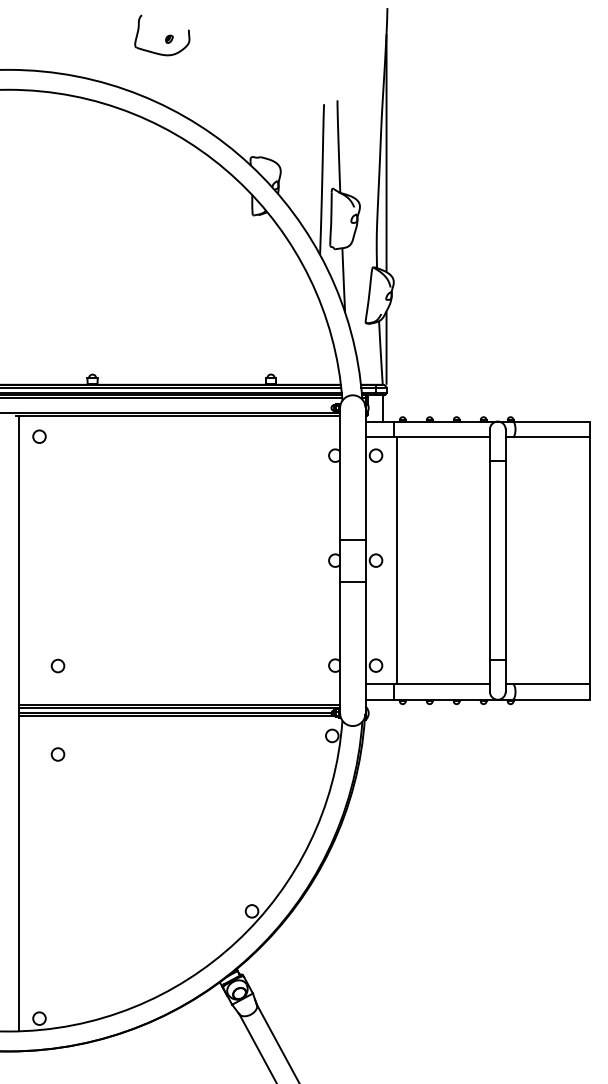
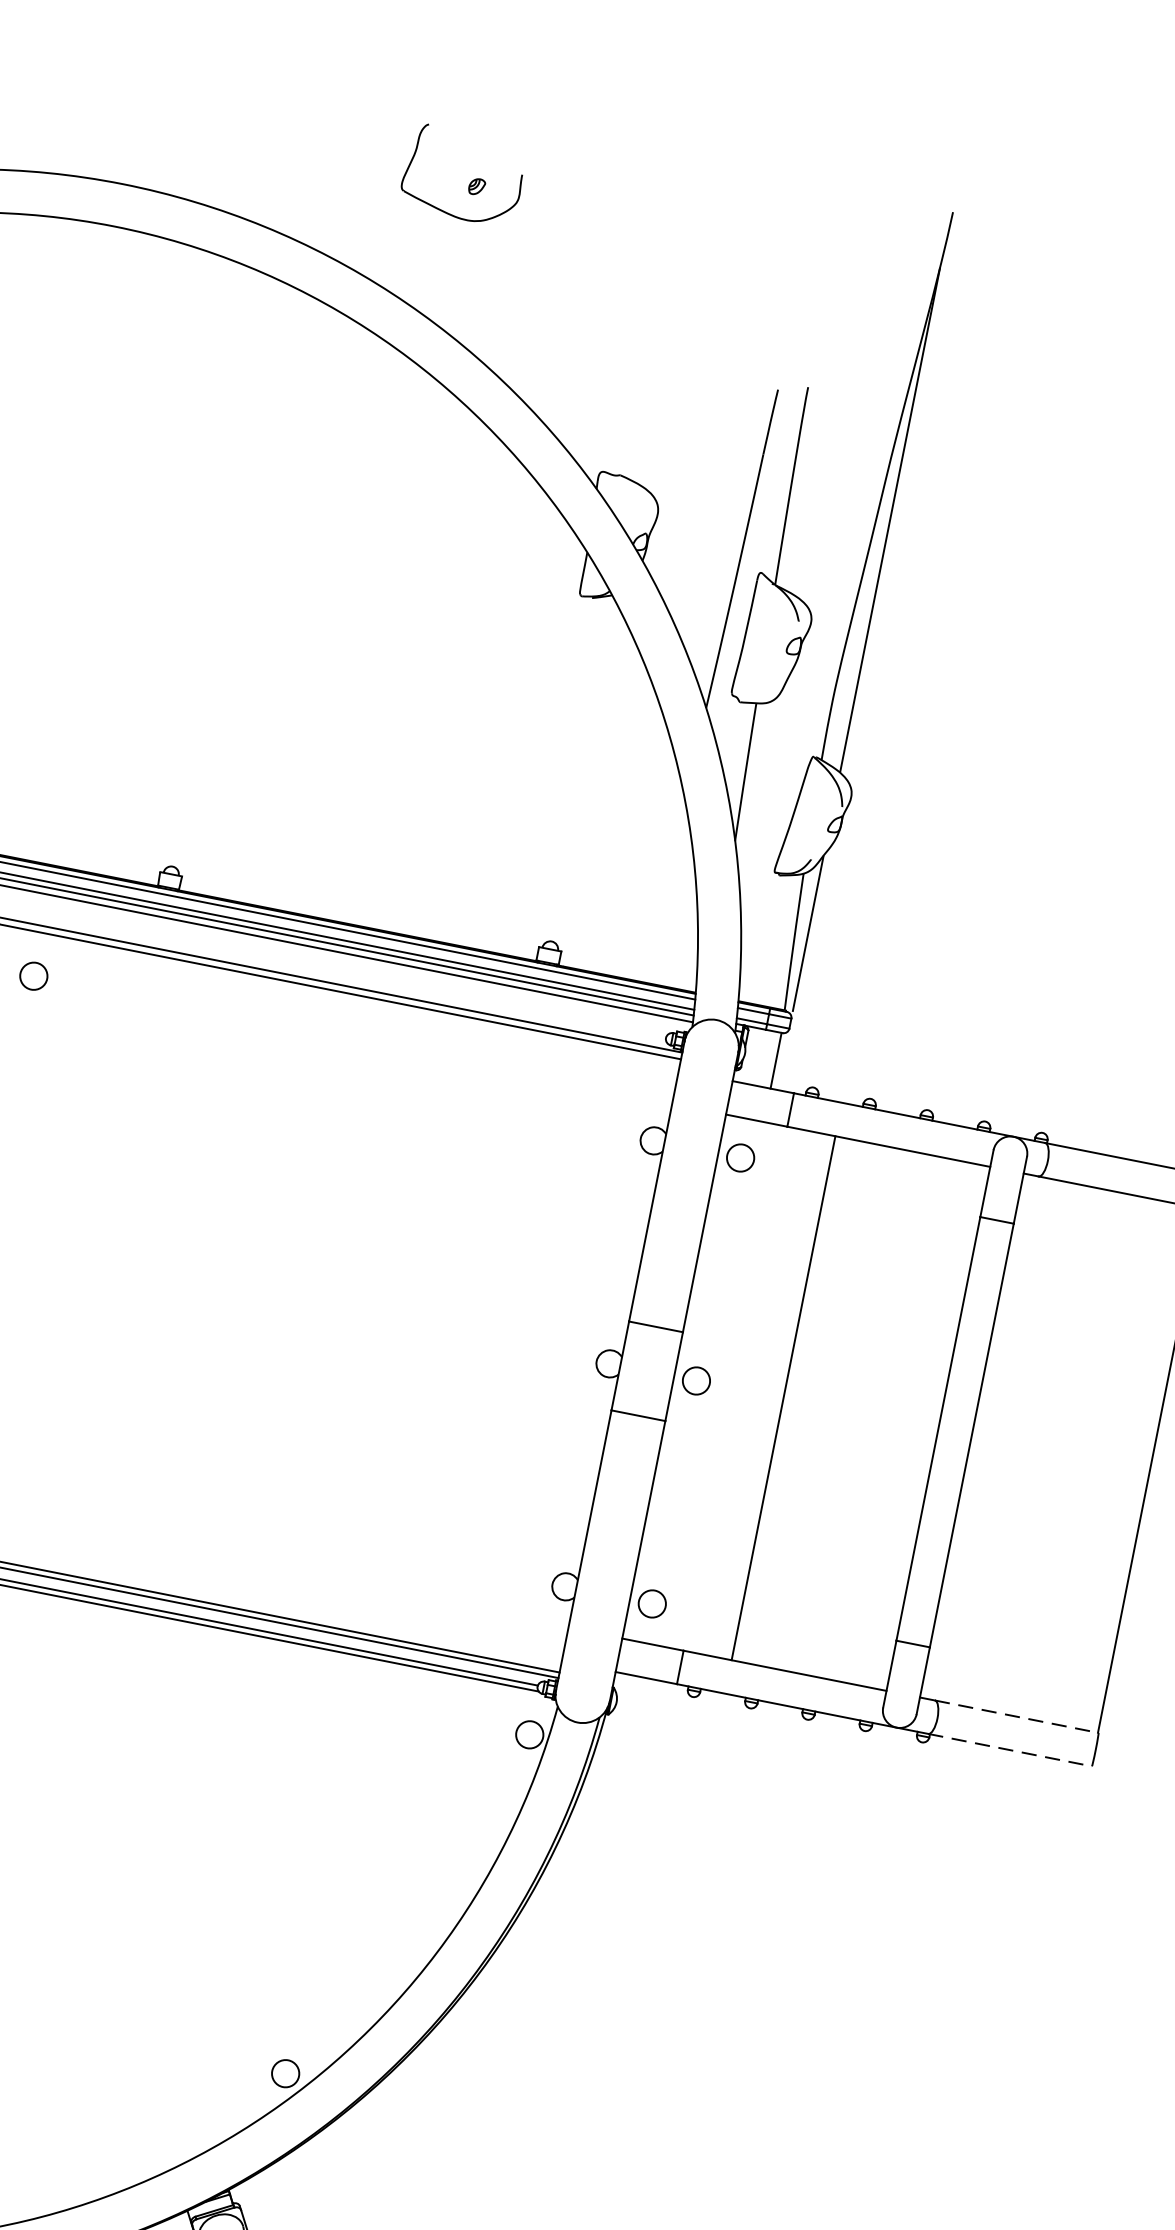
line: (397, 560) -> (784, 1398), moved
line: (551, 684) -> (1017, 1717), solid -> dashed
line: (551, 699) -> (1010, 1749), solid -> dashed

